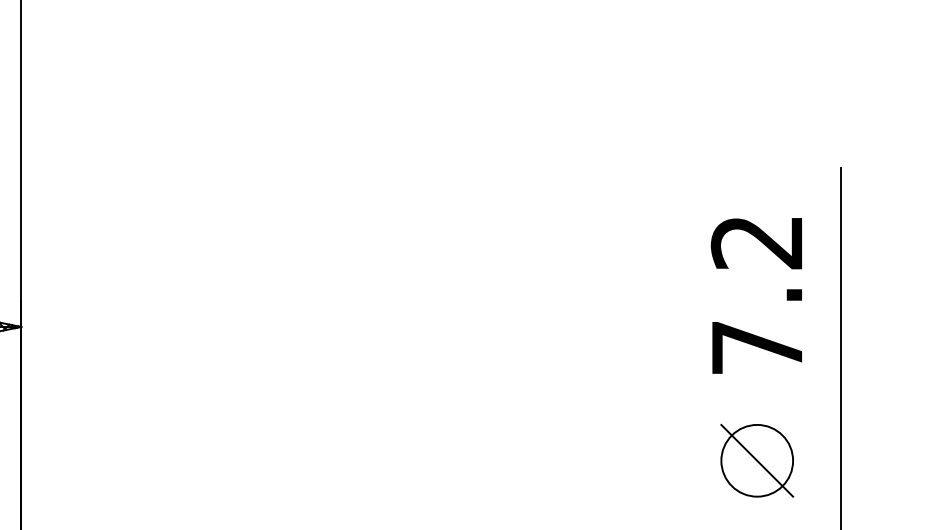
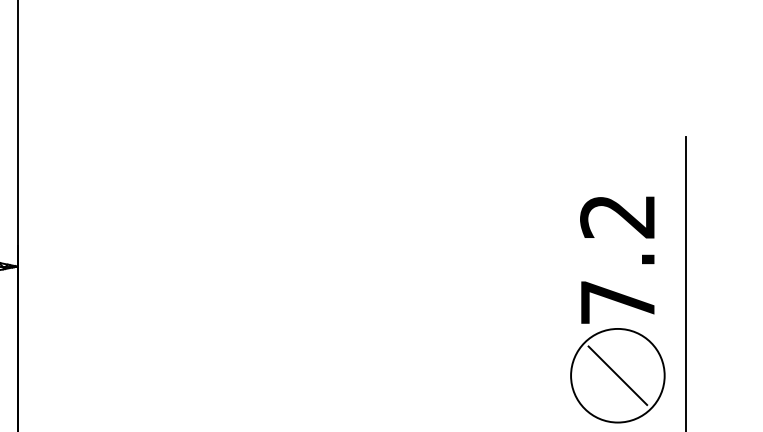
text: (756, 295) -> (617, 259), moved
circle: (756, 460) -> (617, 375), size x1.6

